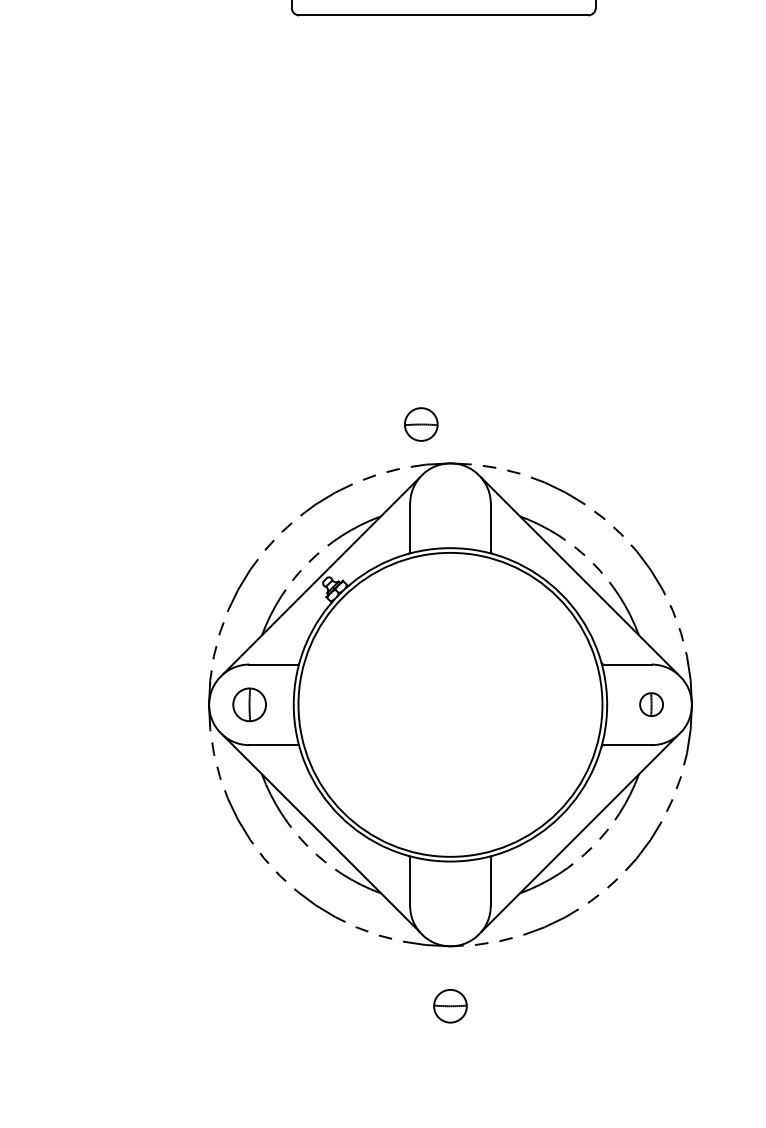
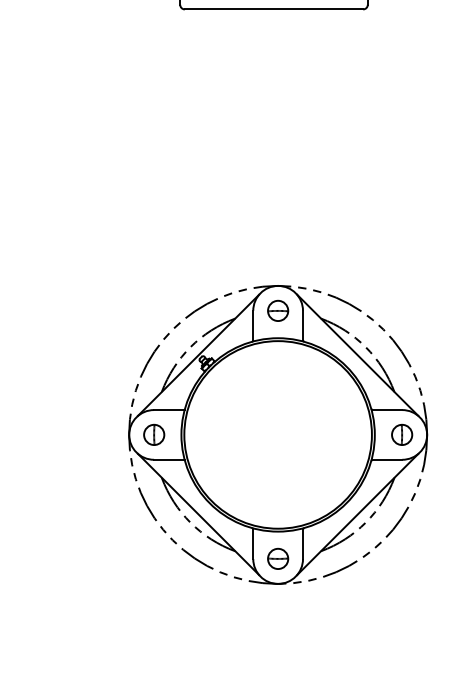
part: (421, 423) -> (278, 310), moved
part: (651, 704) -> (402, 434), size x1.43
part: (451, 1005) -> (278, 558), moved

